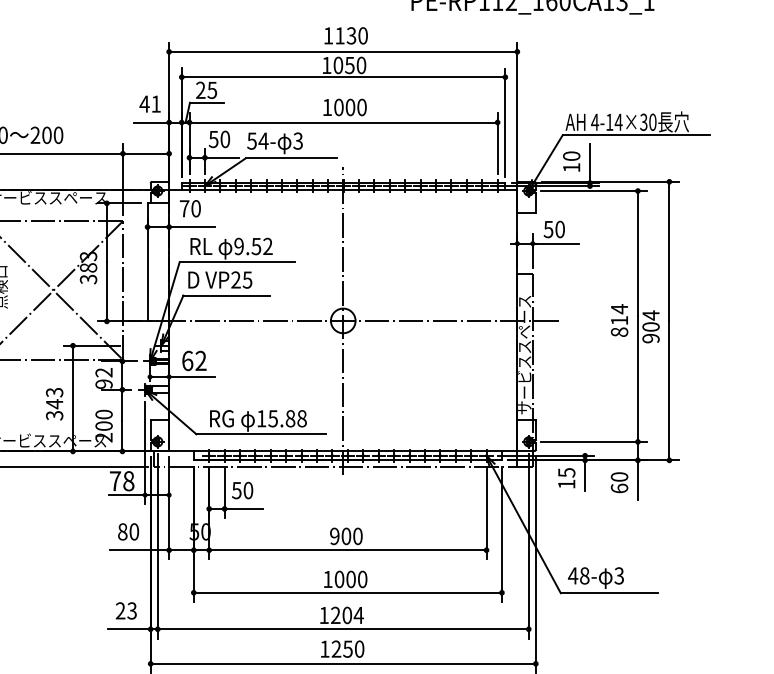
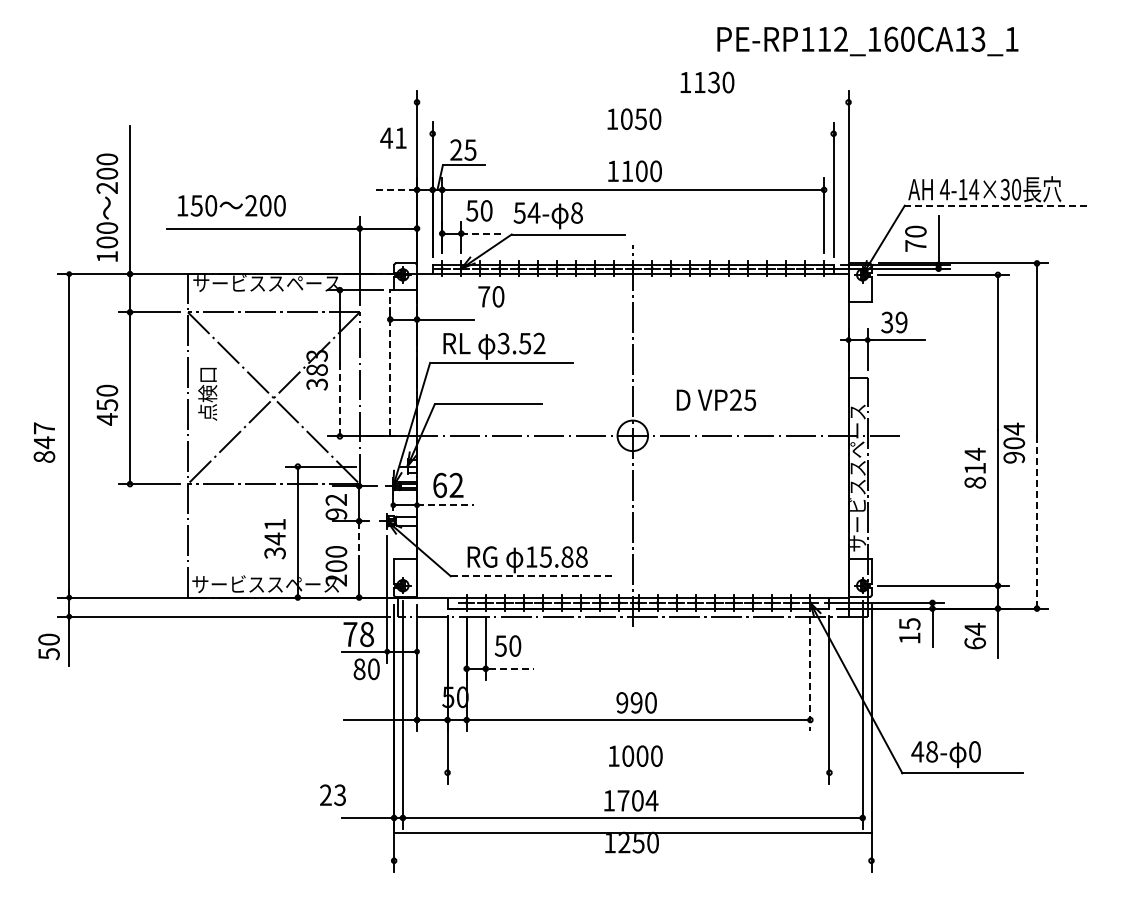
text: (346, 35) -> (707, 82), moved
line: (343, 51) -> (632, 102), removed
line: (343, 76) -> (632, 133), removed
text: (150, 103) -> (393, 137), moved
text: (338, 107) -> (627, 171), 1000 -> 1100
line: (150, 122) -> (394, 189), solid -> dashed
line: (635, 135) -> (995, 205), solid -> dashed
text: (297, 140) -> (576, 212), 3 -> 8
line: (222, 157) -> (483, 233), solid -> dashed
text: (571, 167) -> (915, 245), 10 -> 70
text: (190, 208) -> (491, 296), moved
text: (554, 229) -> (894, 322), 50 -> 39
text: (238, 246) -> (503, 343), 9.52 -> 3.52
line: (147, 261) -> (390, 362), solid -> dashed
text: (220, 279) -> (716, 399), moved
line: (106, 290) -> (339, 398), solid -> dashed
text: (618, 319) -> (974, 467), moved
line: (192, 377) -> (445, 505), solid -> dashed
line: (669, 390) -> (1037, 521), solid -> dashed
text: (54, 392) -> (274, 524), 343 -> 341
line: (122, 405) -> (359, 540), solid -> dashed
line: (261, 434) -> (531, 576), solid -> dashed
text: (619, 476) -> (975, 628), 60 -> 64
line: (245, 508) -> (511, 668), solid -> dashed
line: (486, 513) -> (810, 674), solid -> dashed
text: (128, 532) -> (366, 669), moved
text: (346, 536) -> (636, 702), 900 -> 990
text: (618, 575) -> (974, 751), 3 -> 0
line: (347, 592) -> (638, 772), removed
text: (125, 611) -> (332, 795), moved
text: (335, 615) -> (623, 800), 1204 -> 1704
line: (343, 663) -> (632, 832), moved

